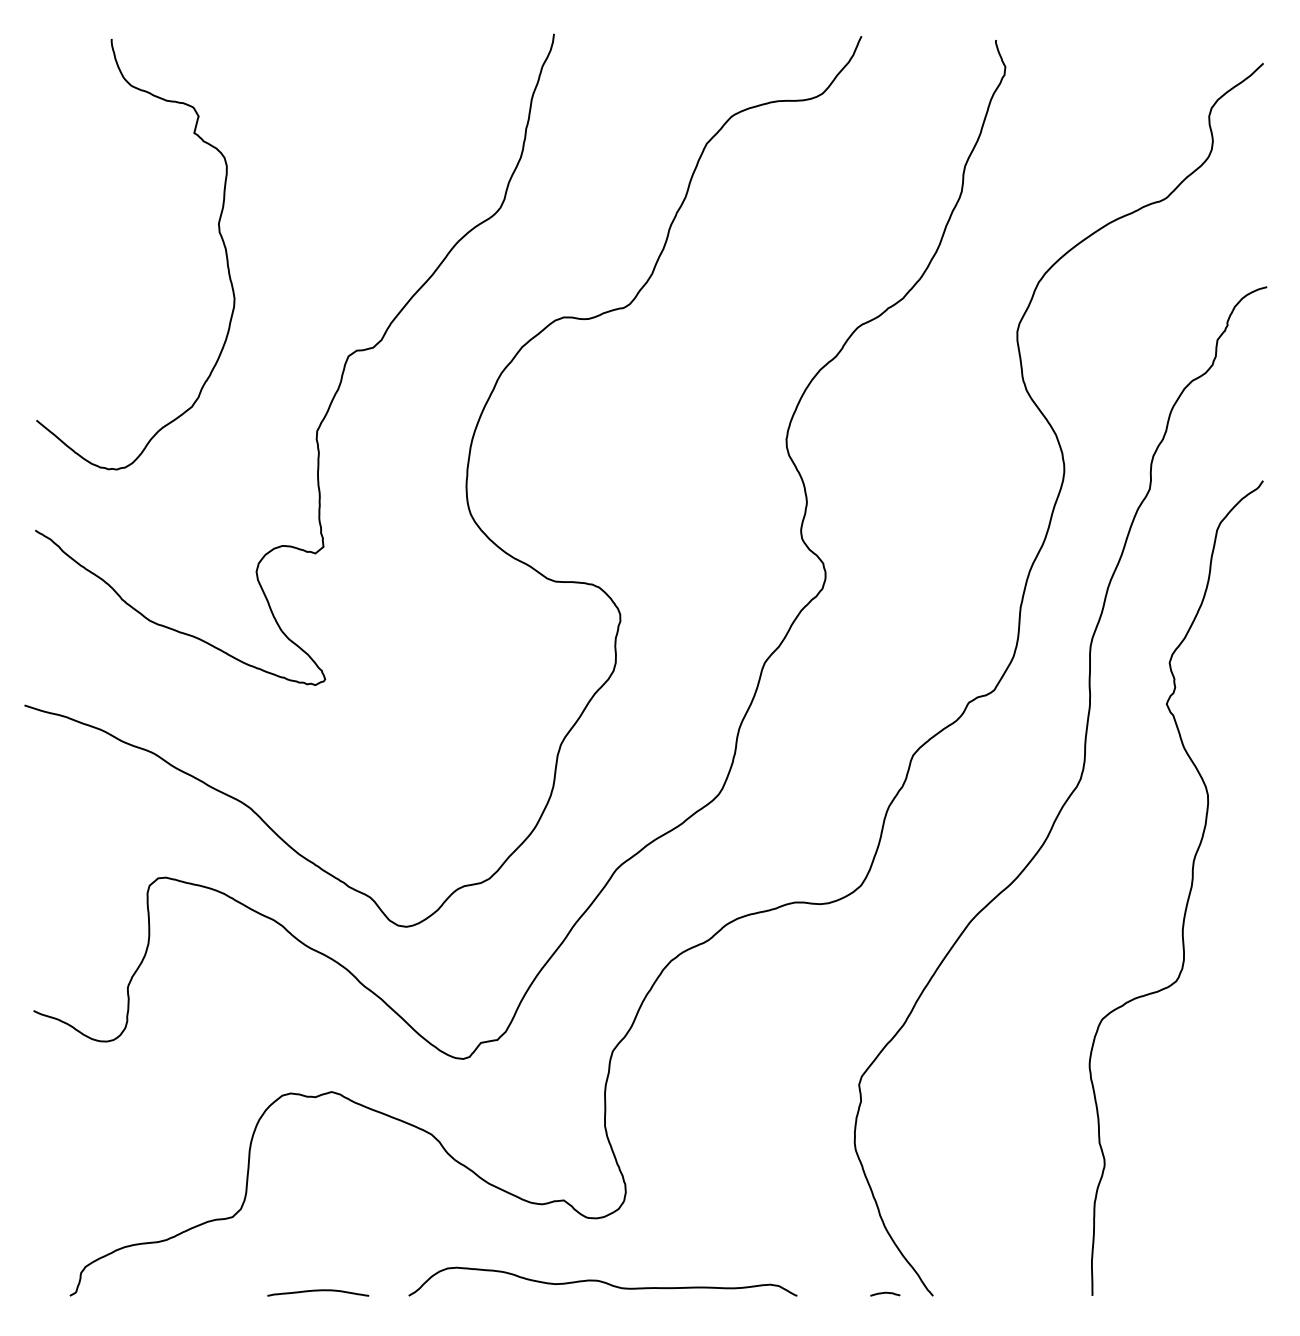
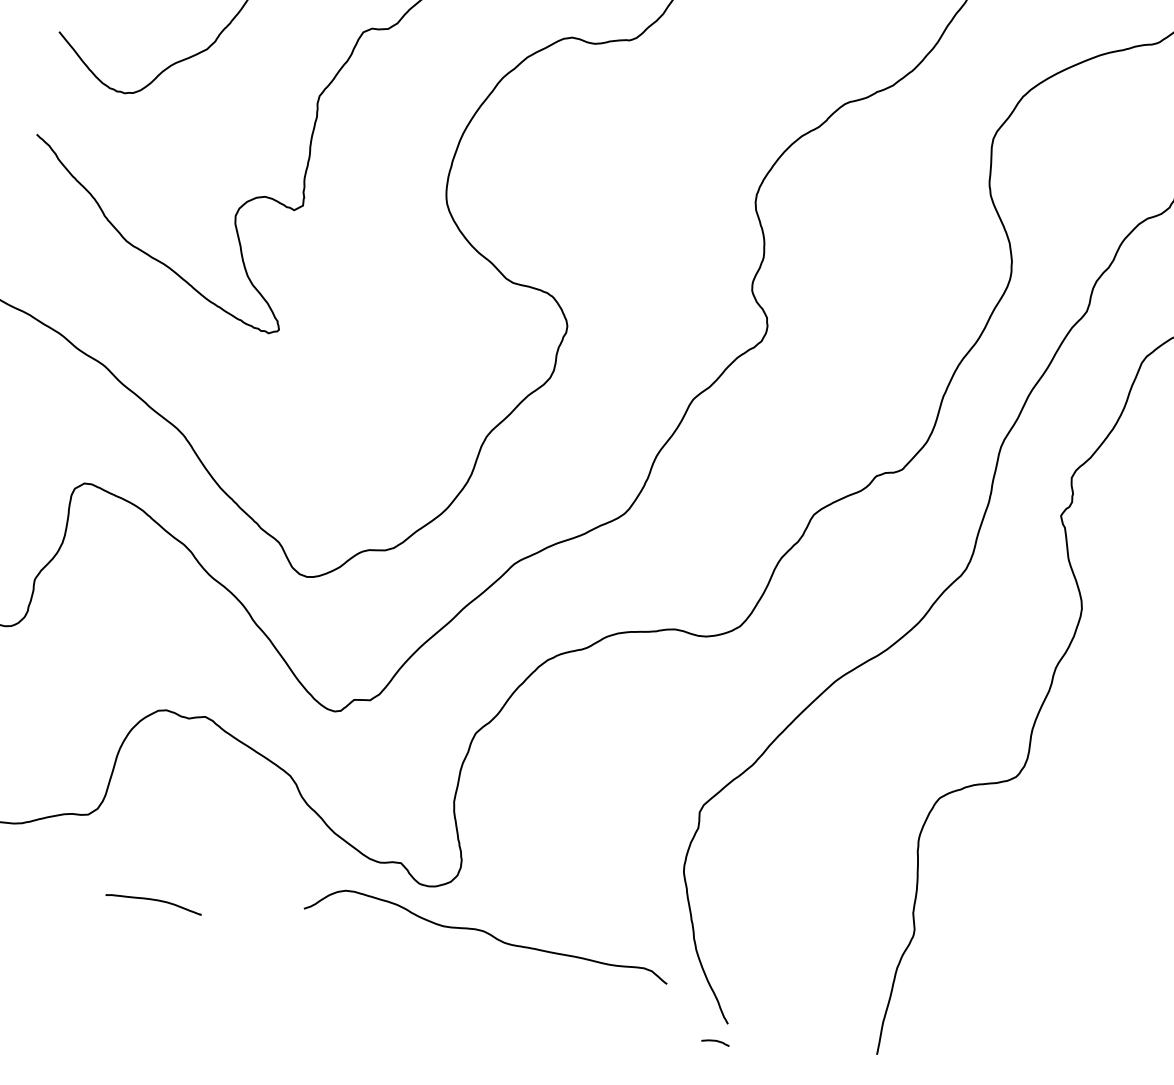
curve: (602, 1281) -> (487, 932), moved
curve: (885, 1293) -> (715, 1041), moved

